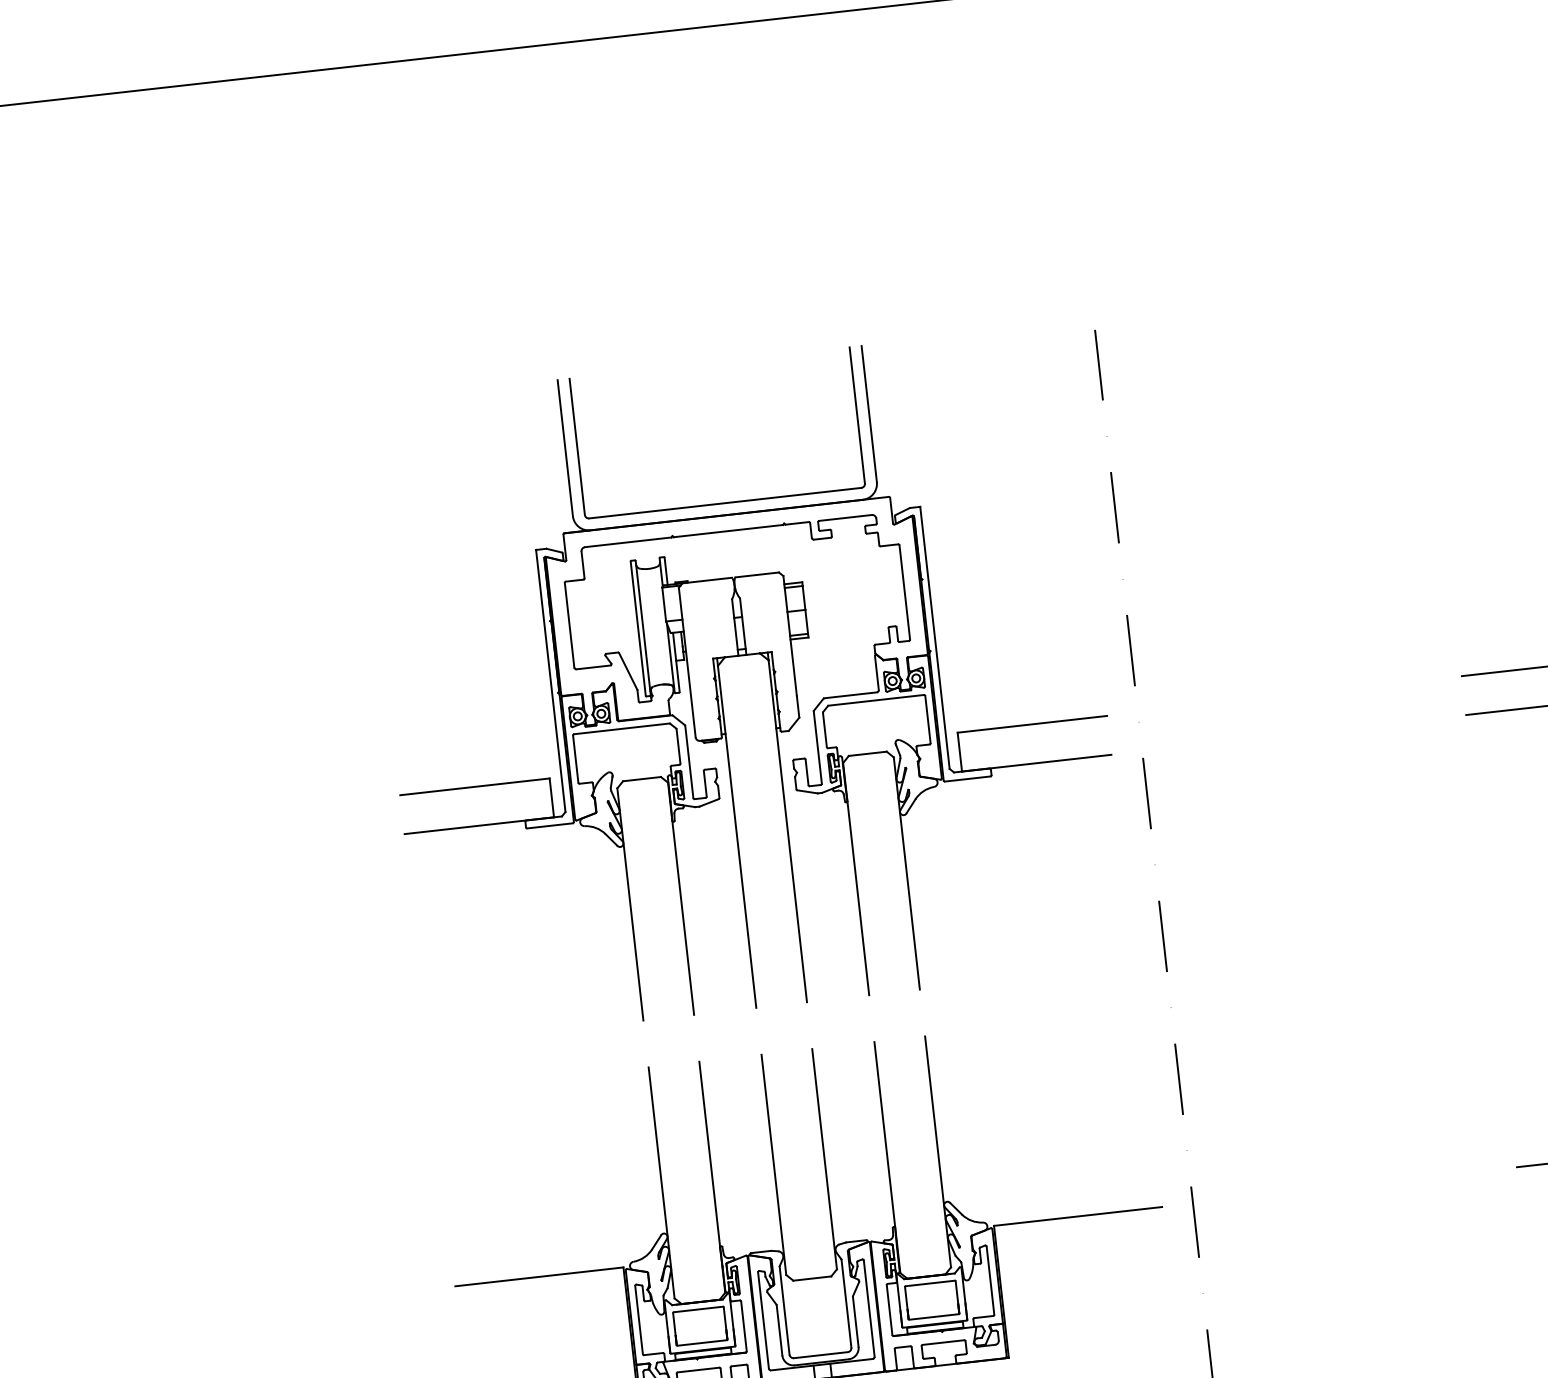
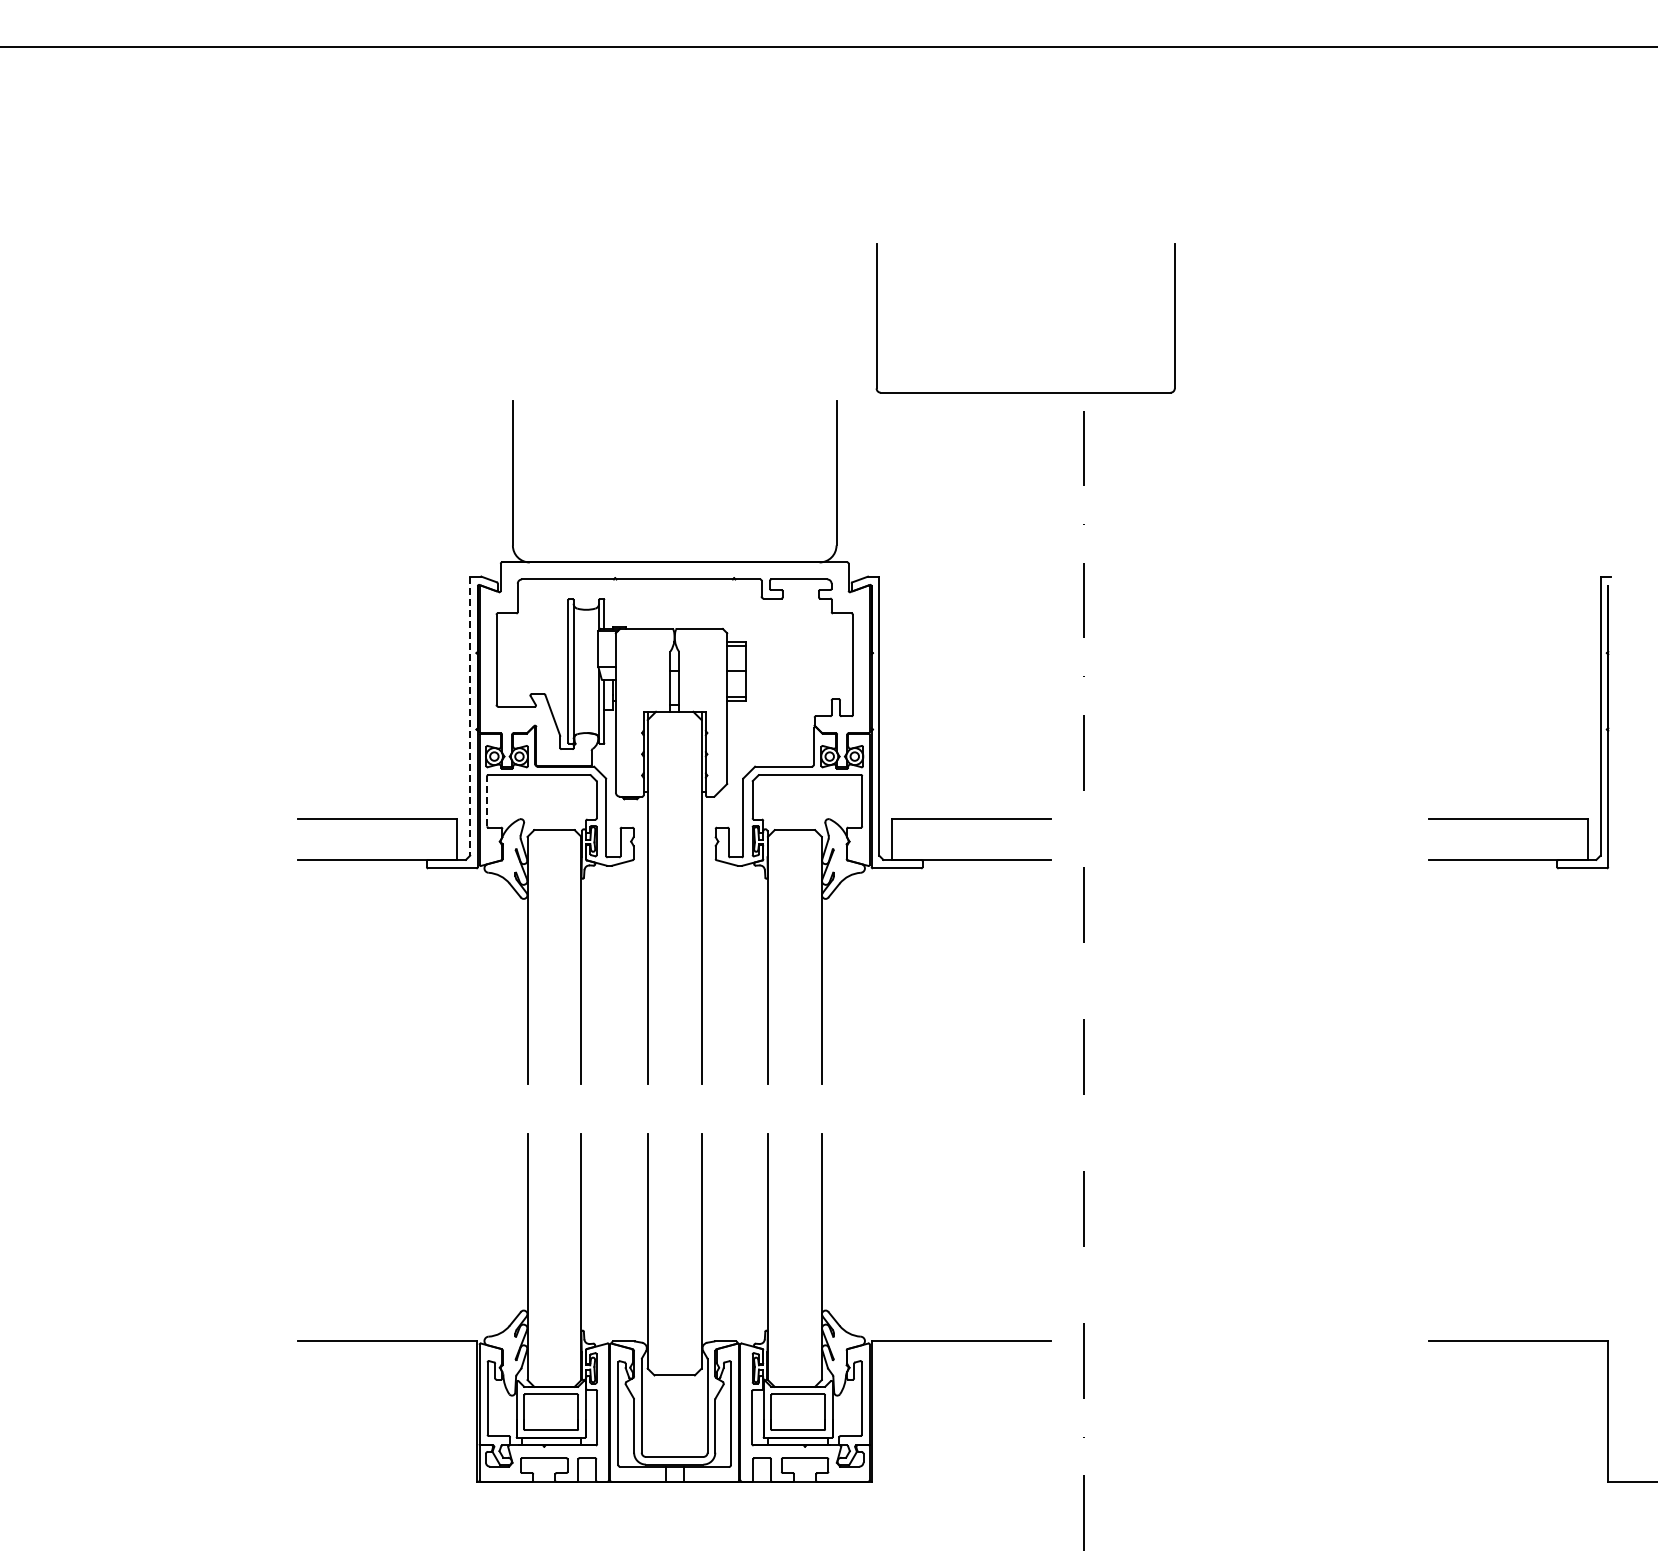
part: (725, 502) -> (1025, 392), moved
line: (551, 681) -> (470, 716), solid -> dashed
line: (575, 758) -> (487, 800), solid -> dashed

